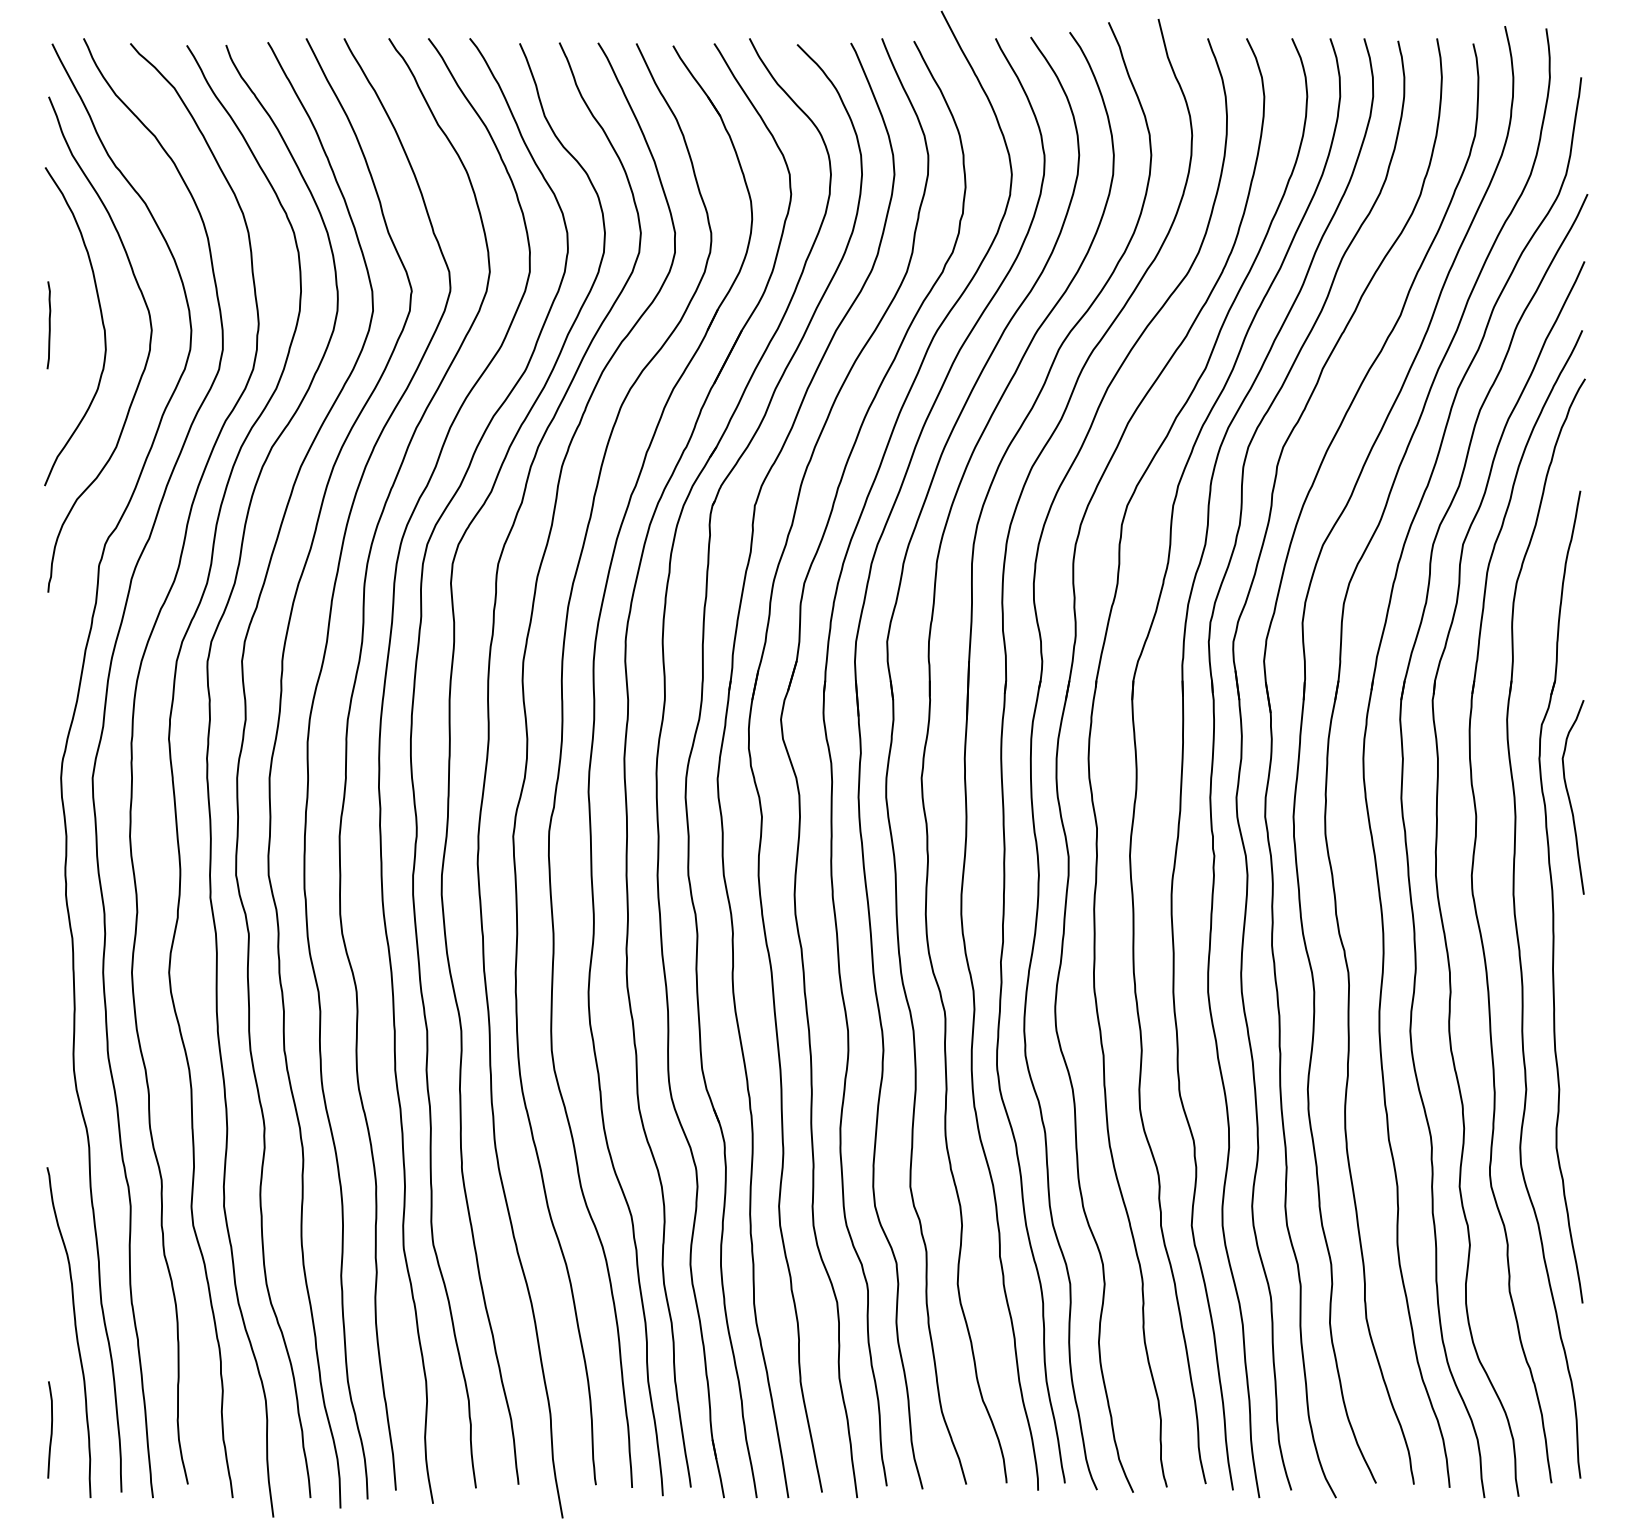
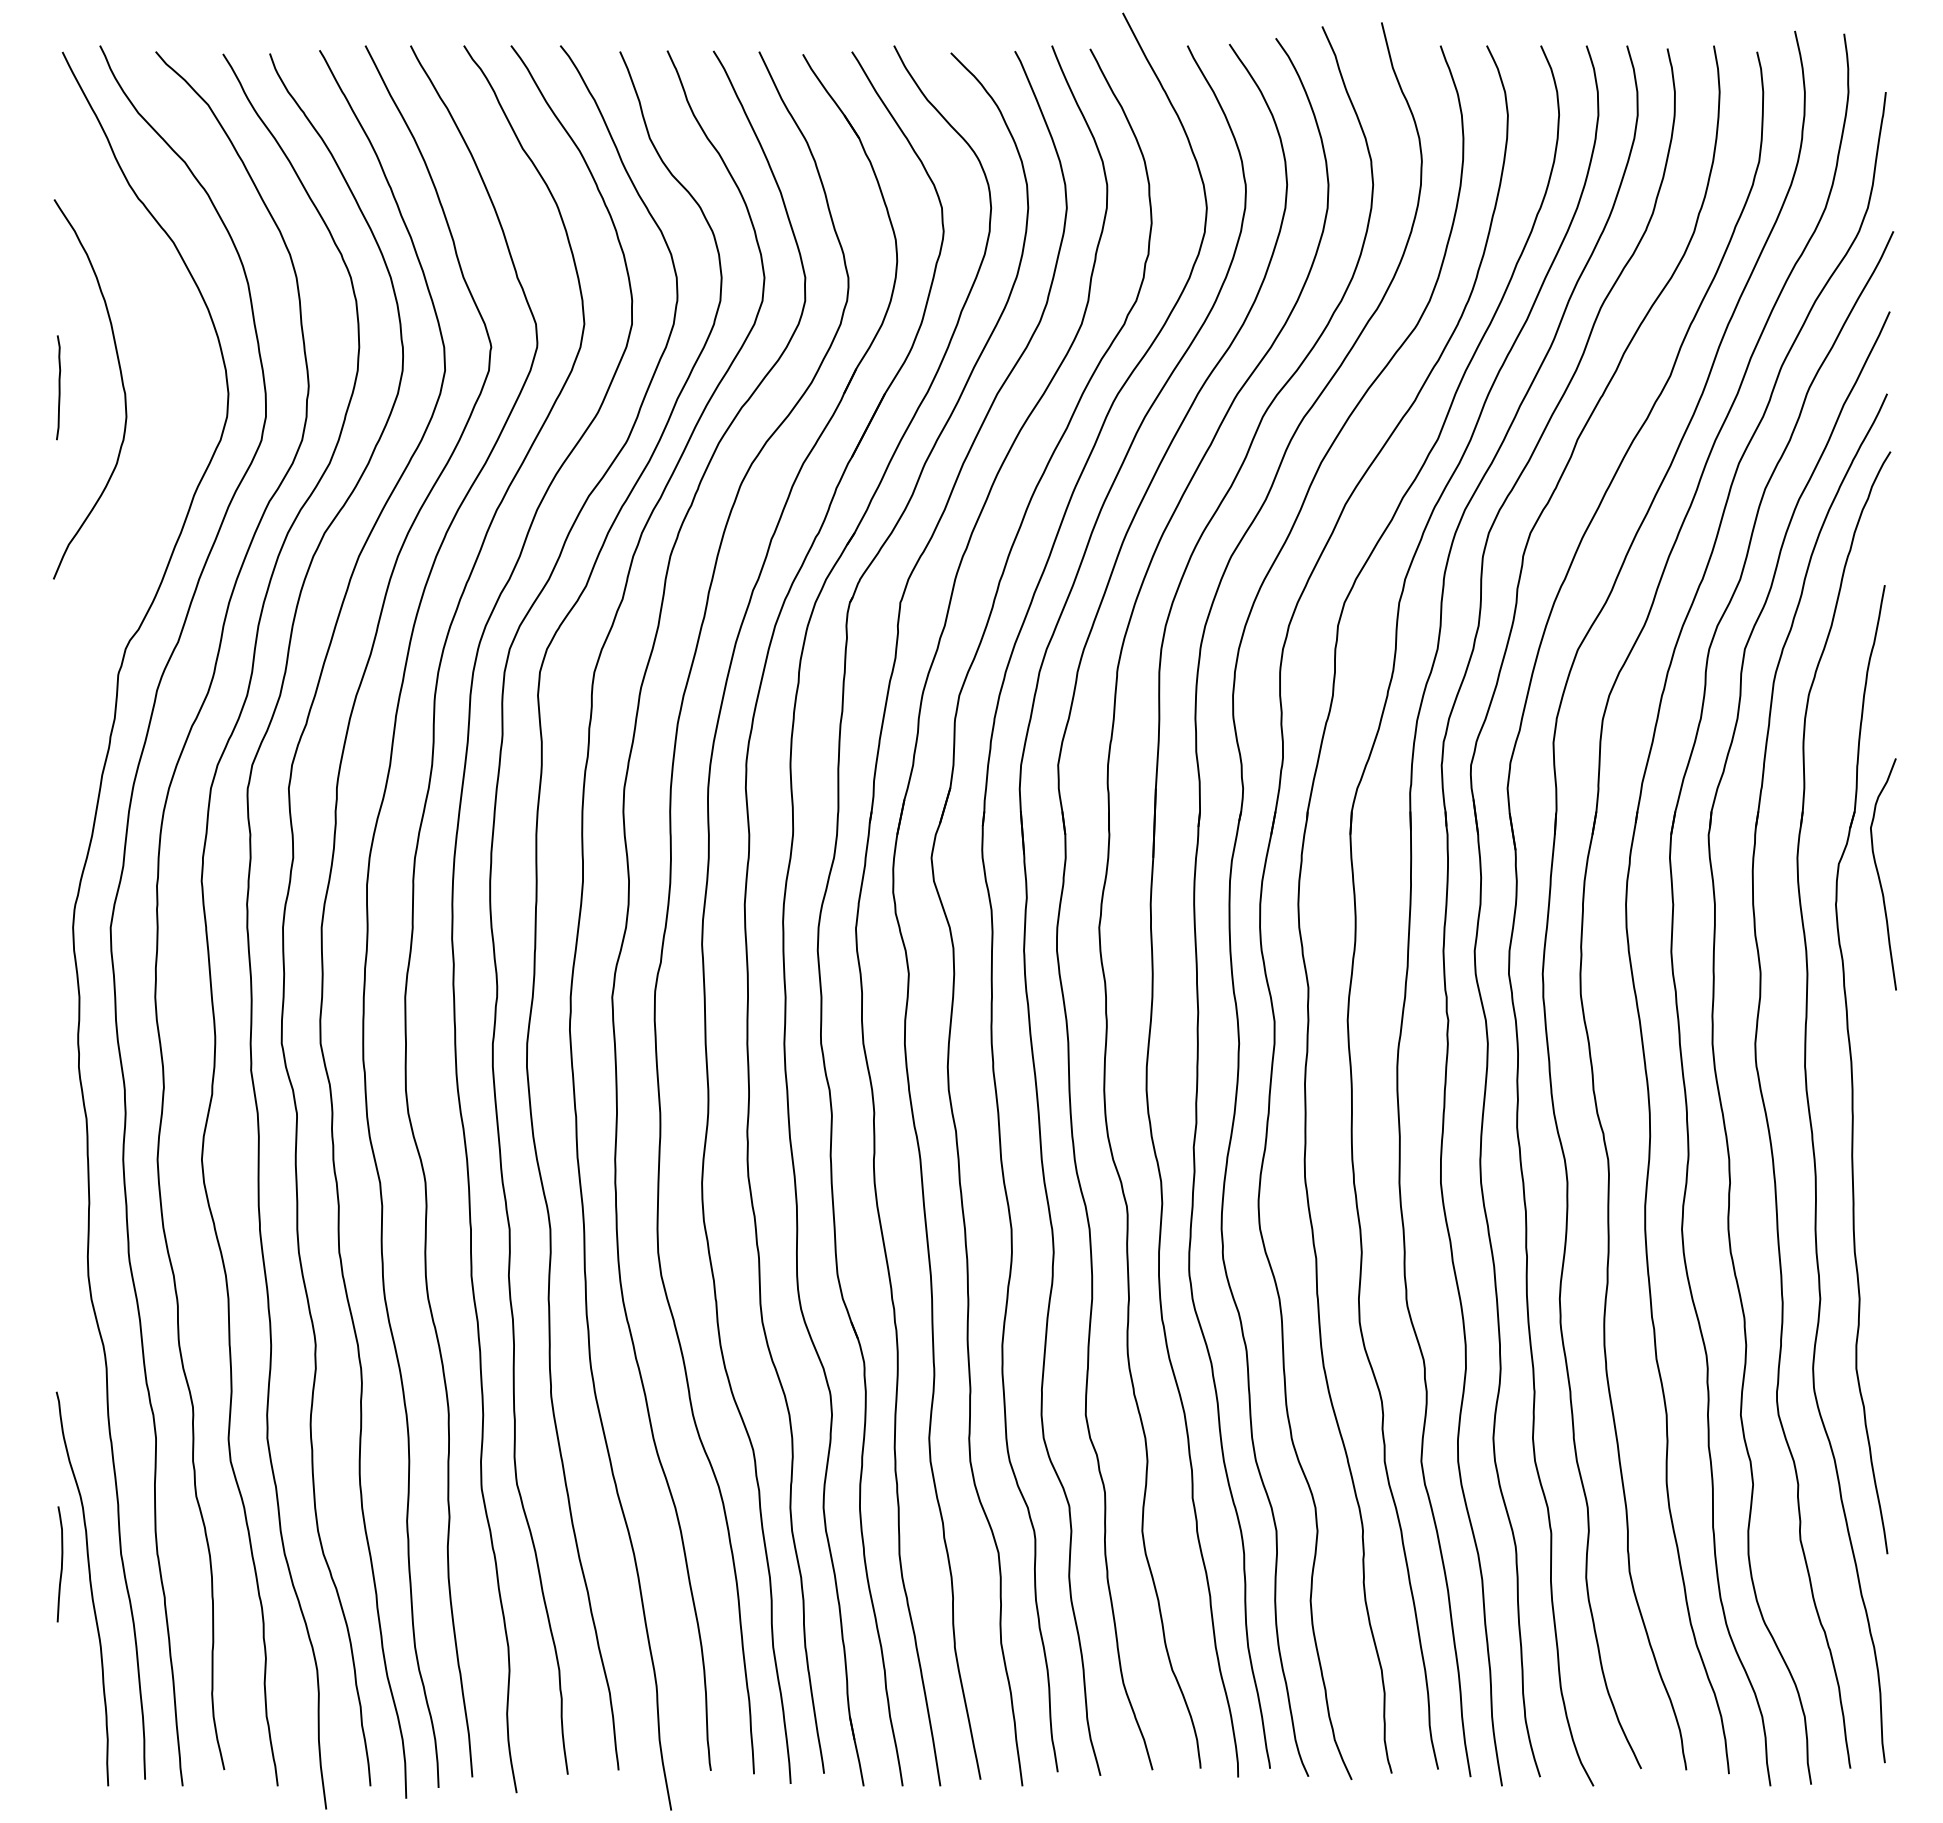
curve: (146, 358) -> (174, 427), removed
curve: (1570, 798) -> (1880, 875), moved
curve: (50, 1429) -> (60, 1563), moved

